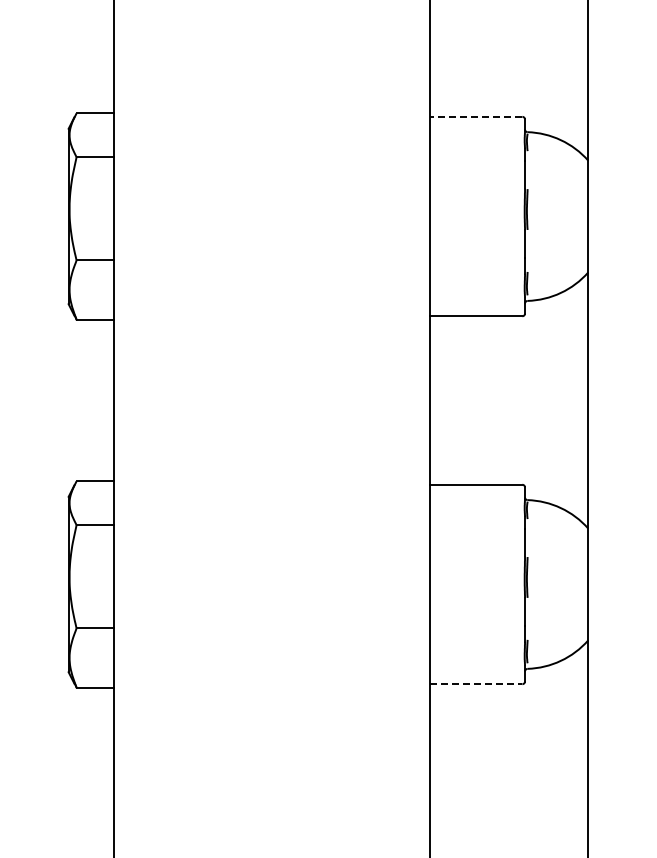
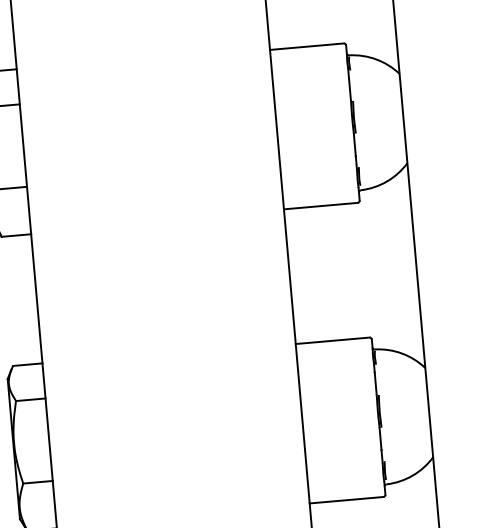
line: (475, 116) -> (306, 46), dashed -> solid
line: (476, 684) -> (346, 500), dashed -> solid

